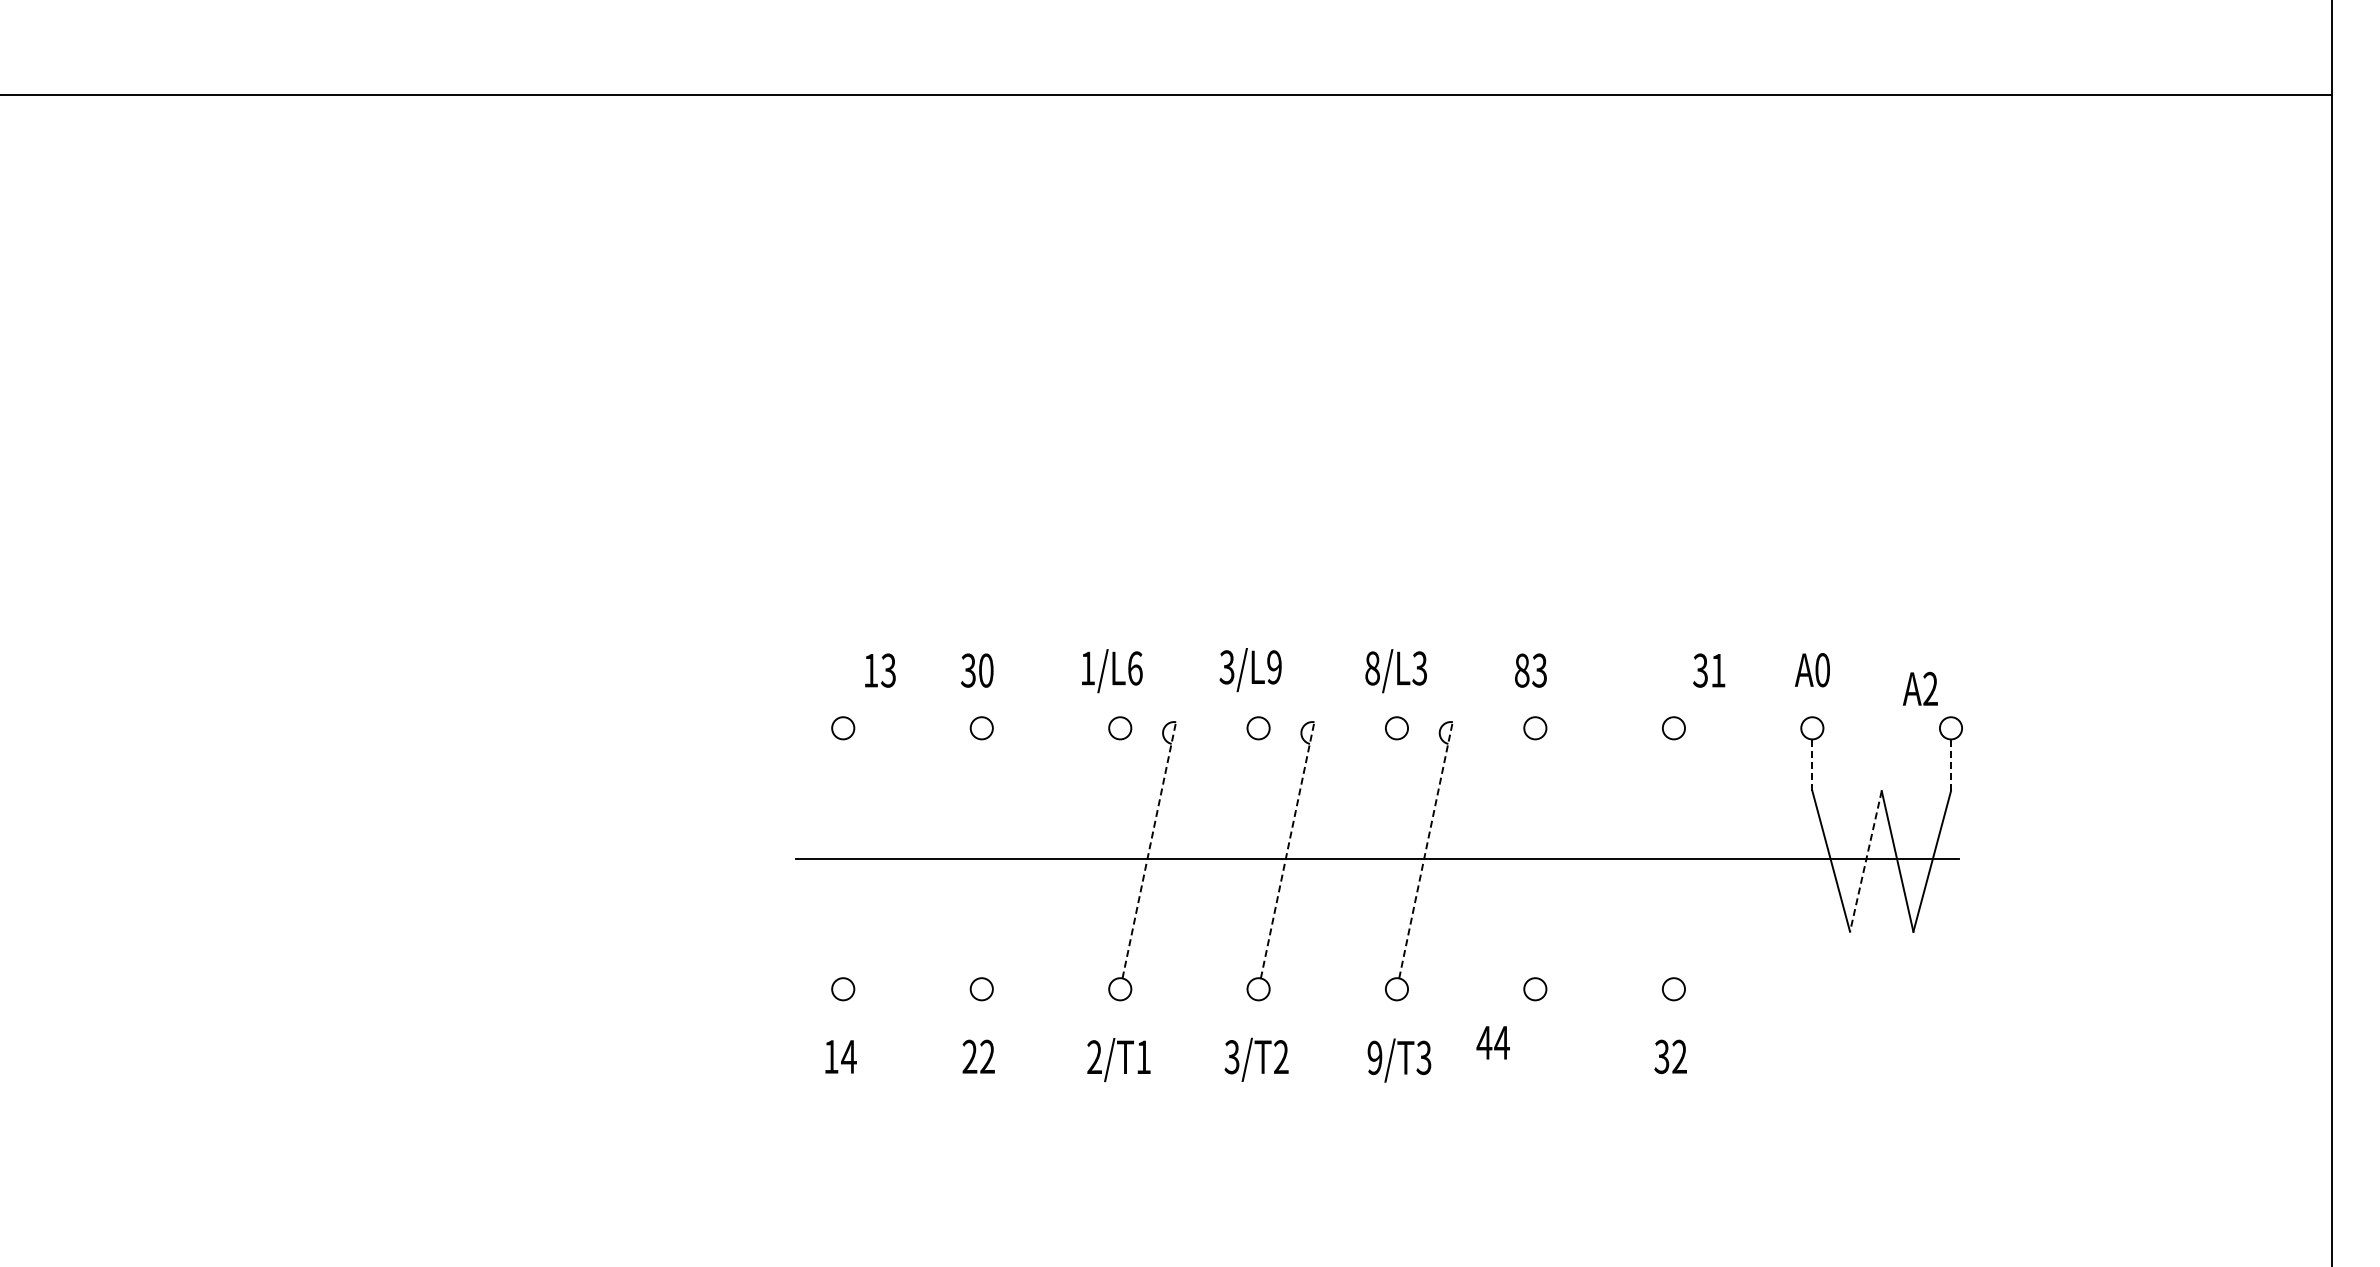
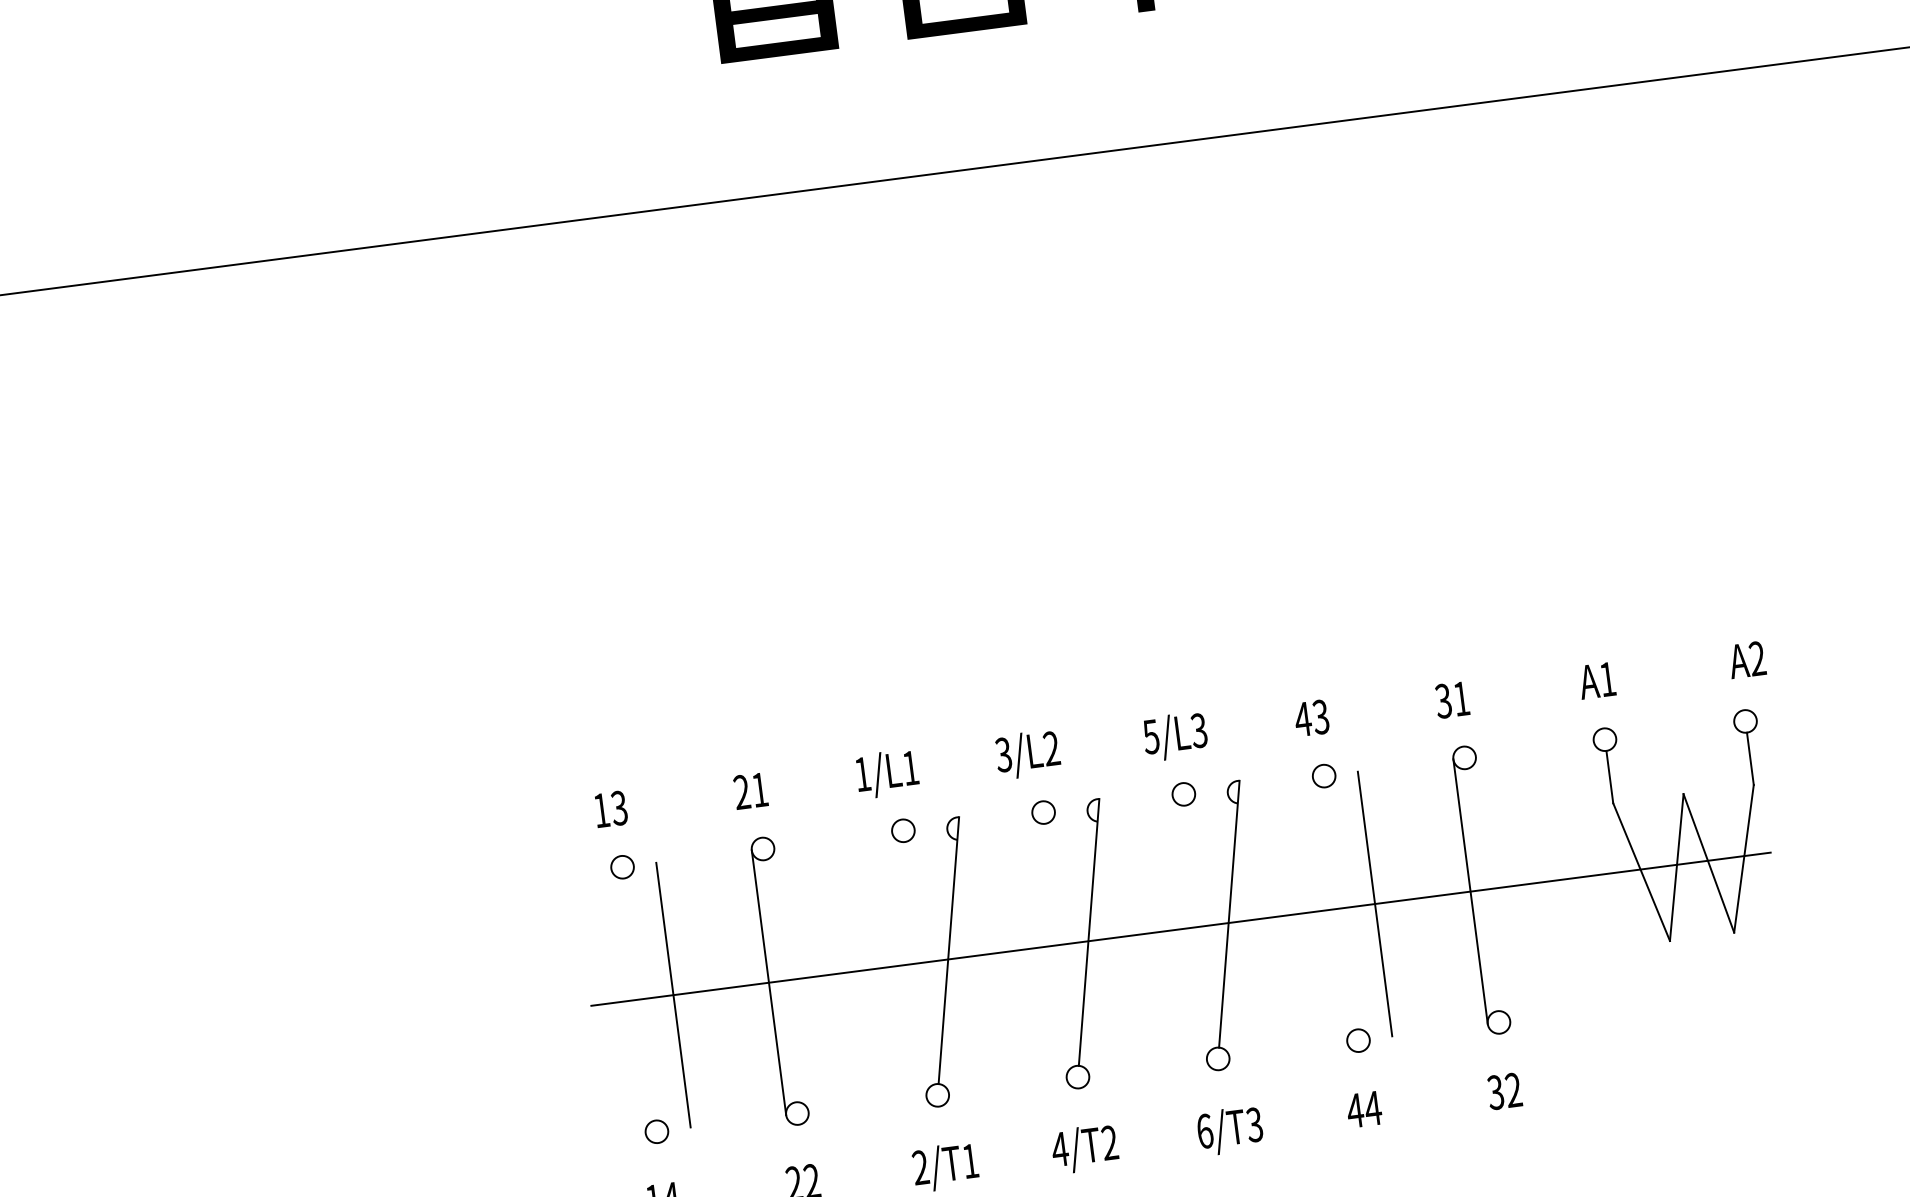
text: (1274, 667) -> (1051, 748), 3/L9 -> 3/L2
text: (1135, 668) -> (910, 768), 1/L6 -> 1/L1
text: (1372, 668) -> (1151, 736), 8/L3 -> 5/L3
text: (880, 670) -> (611, 809), moved
text: (977, 670) -> (751, 790), 30 -> 21
text: (1522, 670) -> (1303, 719), 83 -> 43
text: (1709, 670) -> (1452, 699), moved
text: (1822, 670) -> (1607, 679), A0 -> A1
text: (1920, 688) -> (1747, 659), moved
line: (1812, 765) -> (1609, 777), dashed -> solid
line: (1951, 765) -> (1750, 759), dashed -> solid
line: (1149, 850) -> (949, 950), dashed -> solid
line: (1287, 850) -> (1089, 932), dashed -> solid
line: (1425, 850) -> (1228, 914), dashed -> solid
line: (876, 858) -> (673, 994), added
line: (970, 858) -> (768, 982), added
line: (1568, 858) -> (1374, 903), added
line: (1662, 858) -> (1470, 891), added
line: (1865, 861) -> (1676, 867), dashed -> solid
text: (1492, 1042) -> (1363, 1109), moved
text: (1232, 1057) -> (1060, 1149), 3/T2 -> 4/T2
text: (1374, 1057) -> (1204, 1131), 9/T3 -> 6/T3

